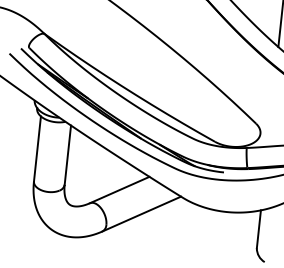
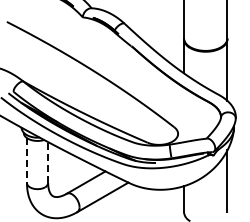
line: (36, 150) -> (26, 161), solid -> dashed
line: (68, 155) -> (48, 162), solid -> dashed

